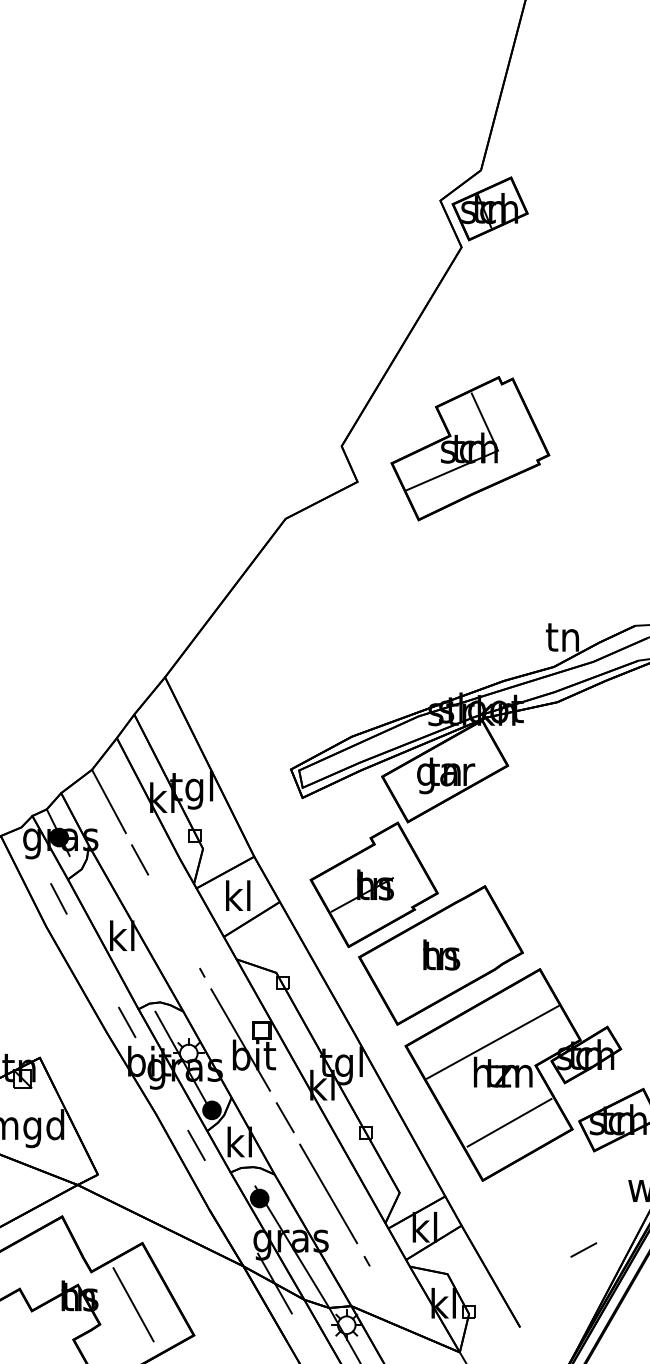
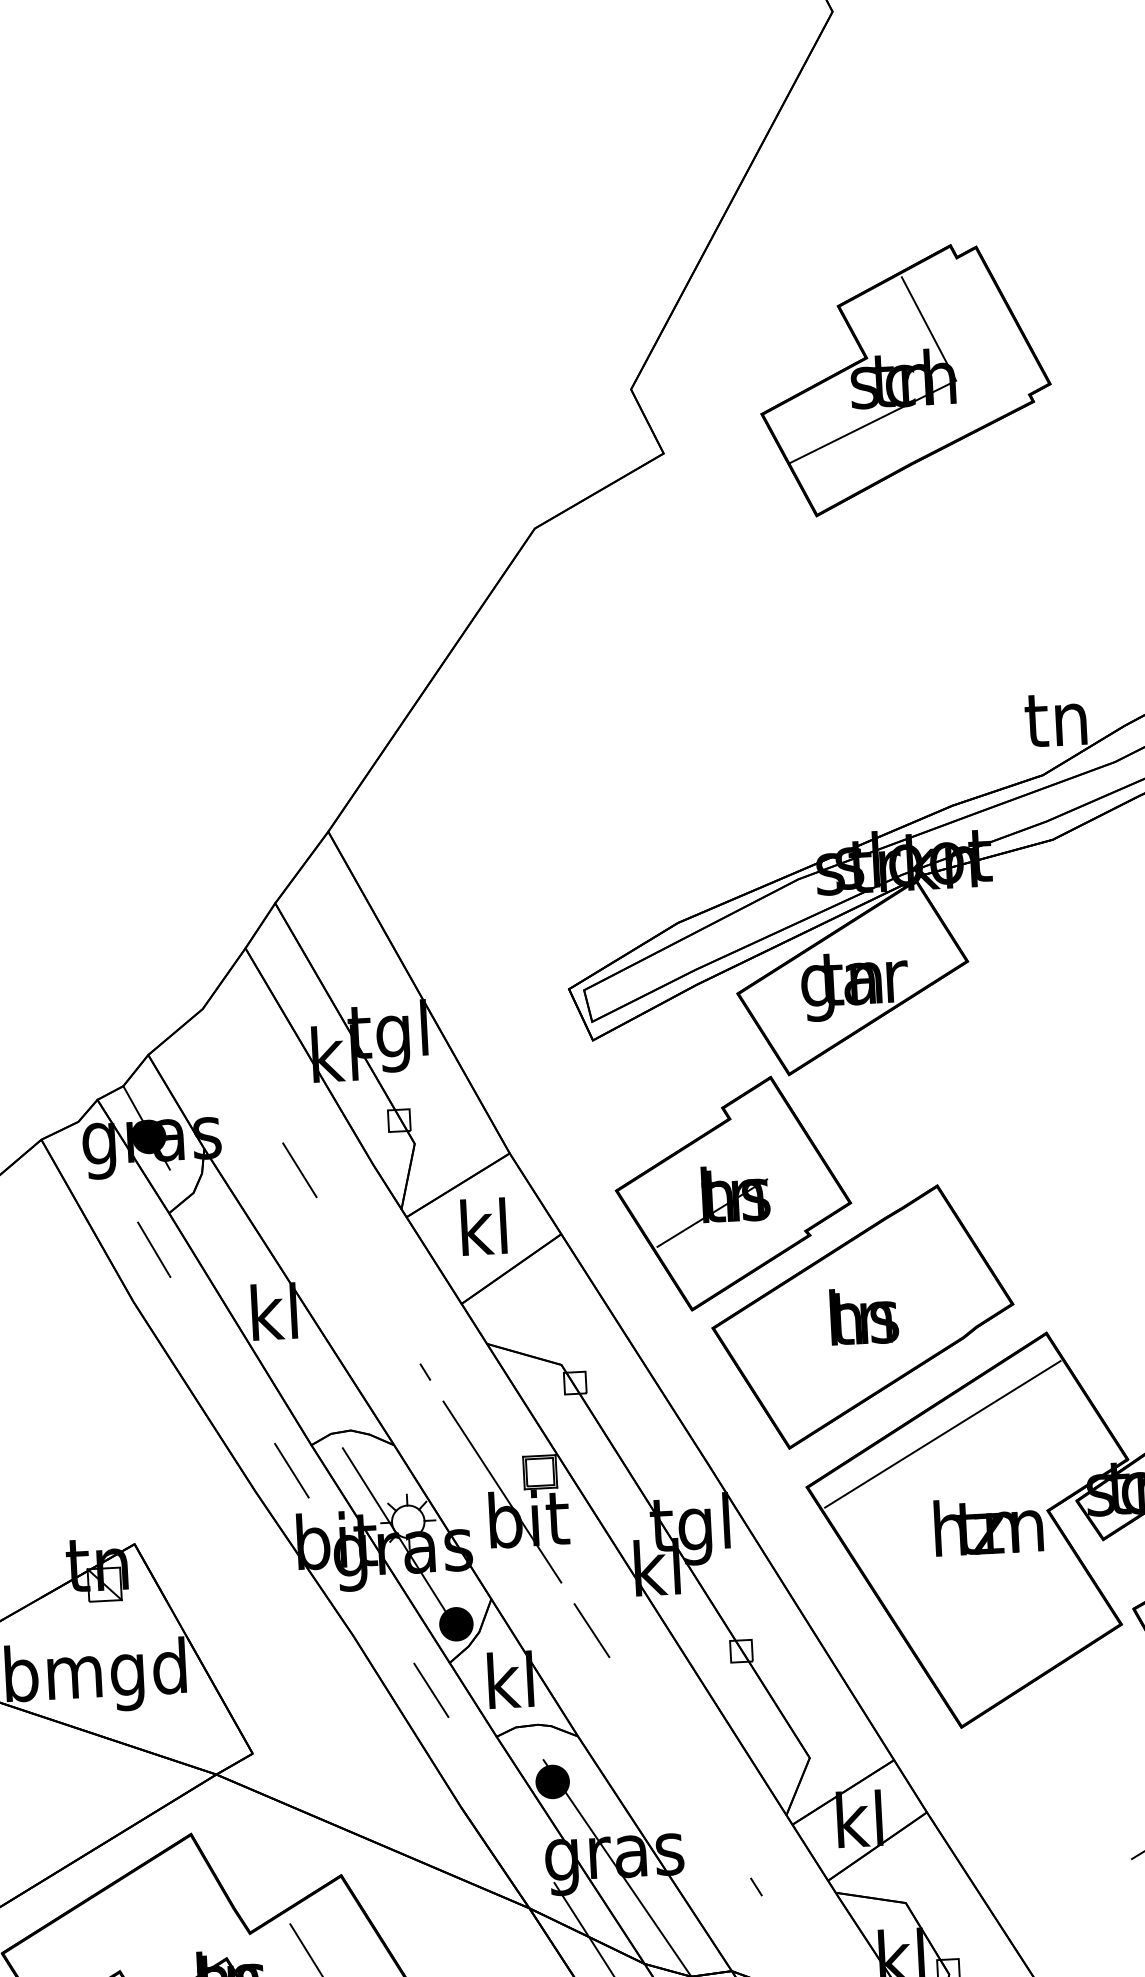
part: (470, 448) -> (905, 379), moved
line: (108, 801) -> (236, 1065), removed
line: (492, 1041) -> (941, 1432), moved
line: (509, 1122) -> (1005, 1617), removed
line: (328, 1193) -> (678, 1766), removed

